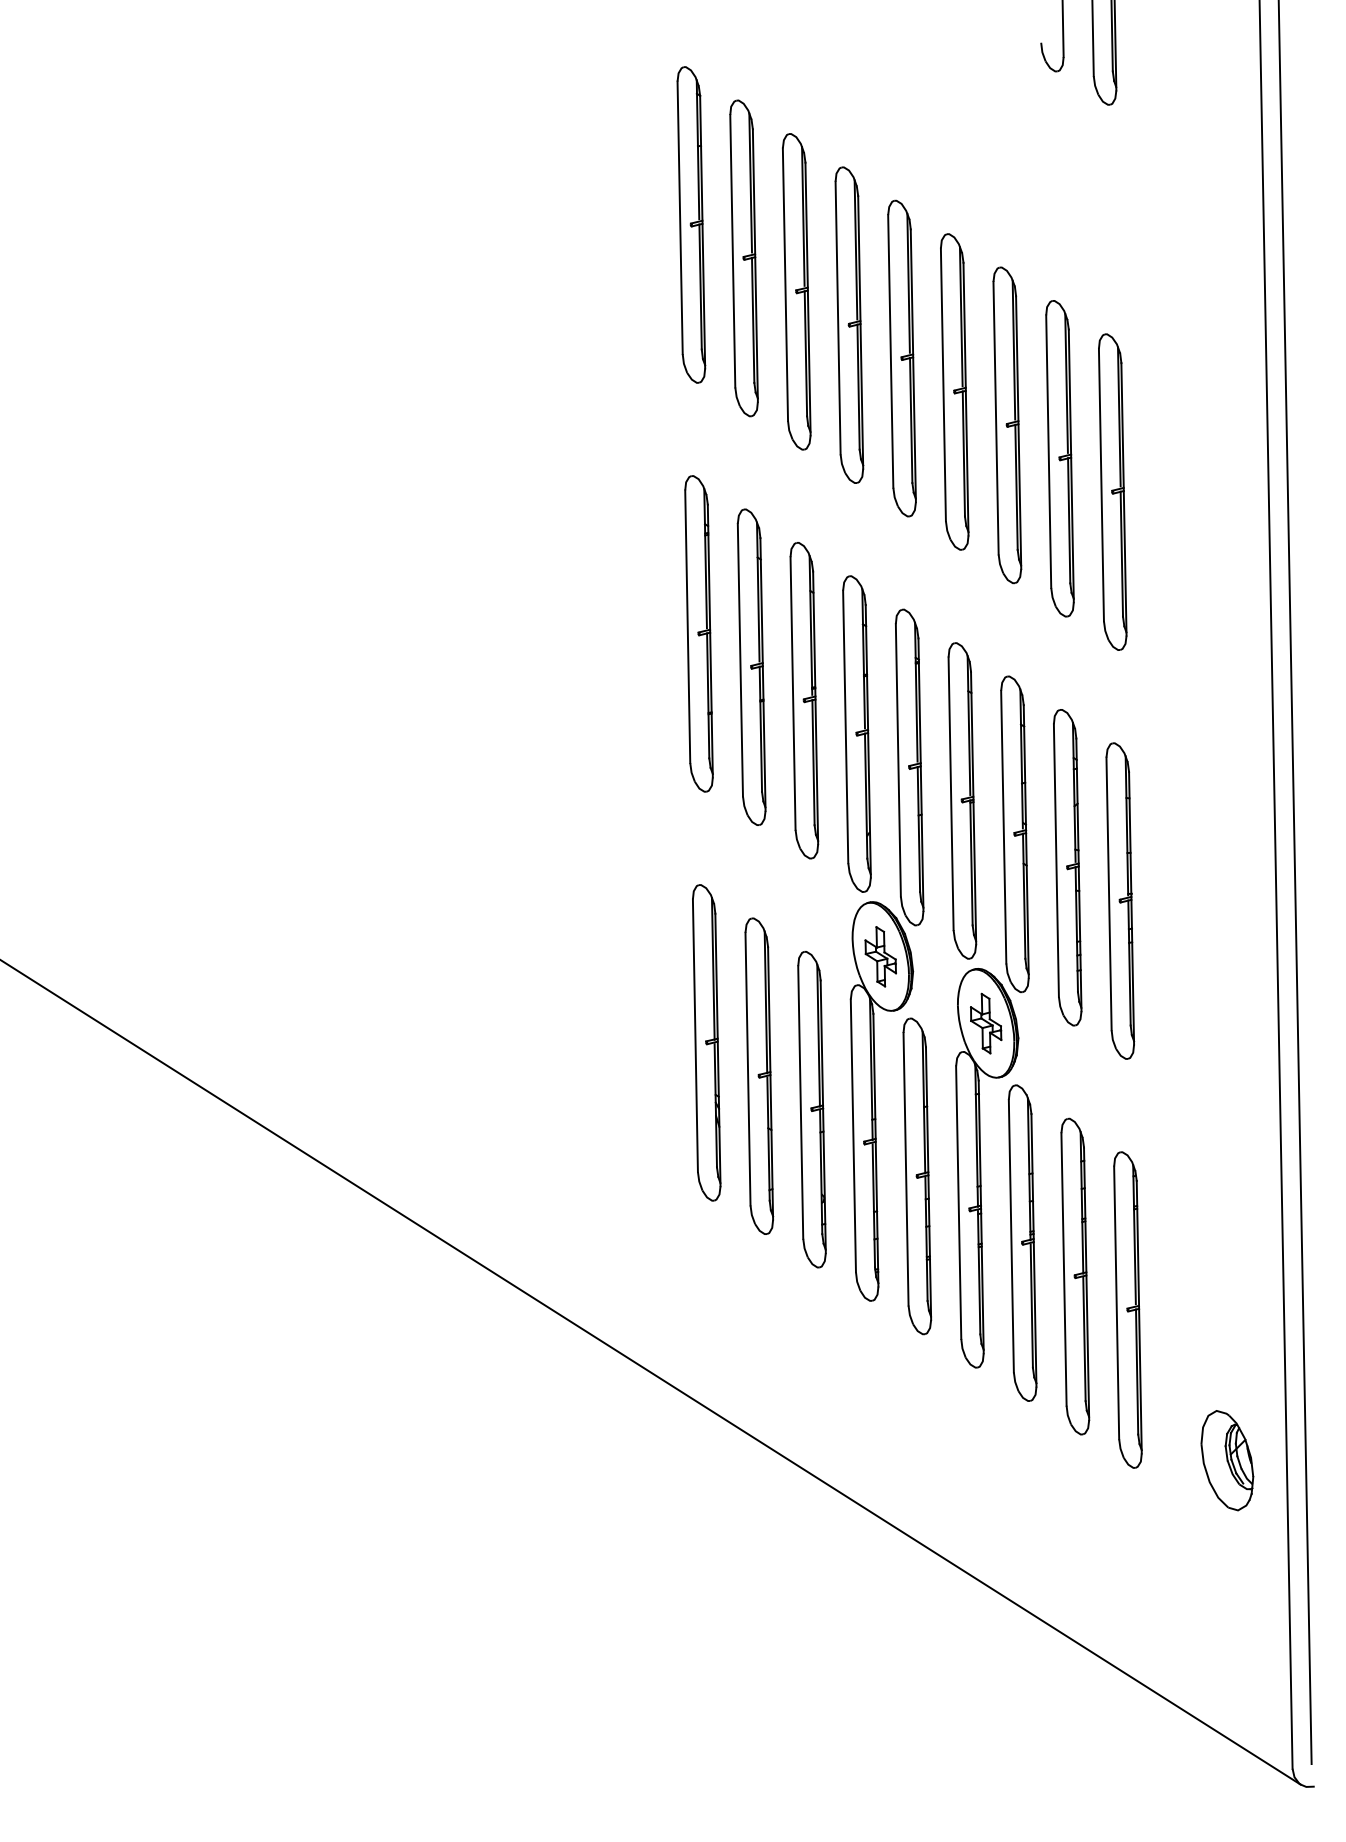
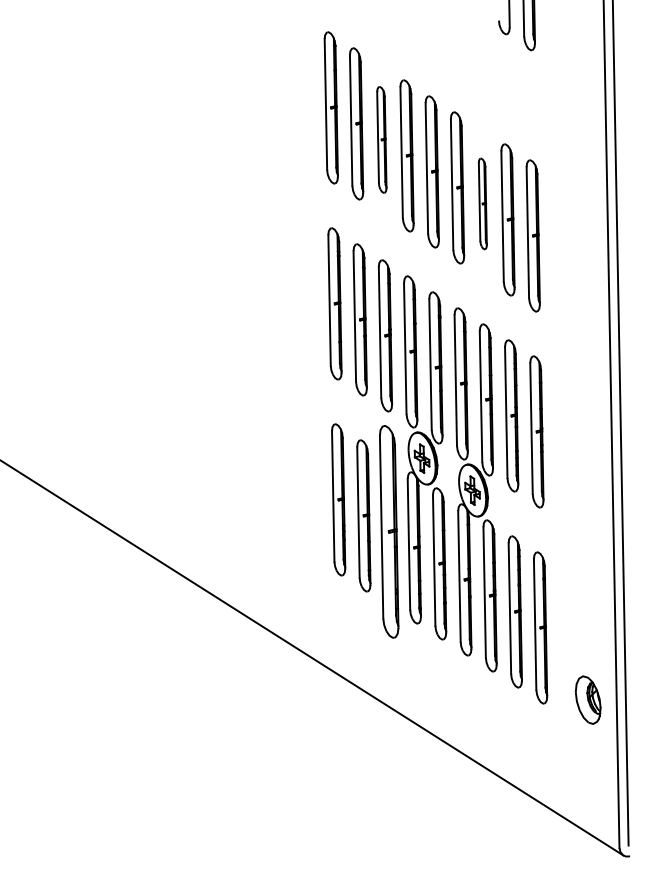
part: (796, 290) -> (381, 139), size x0.7
part: (1006, 424) -> (482, 203), size x0.6
part: (810, 1108) -> (388, 531), size x1.4

